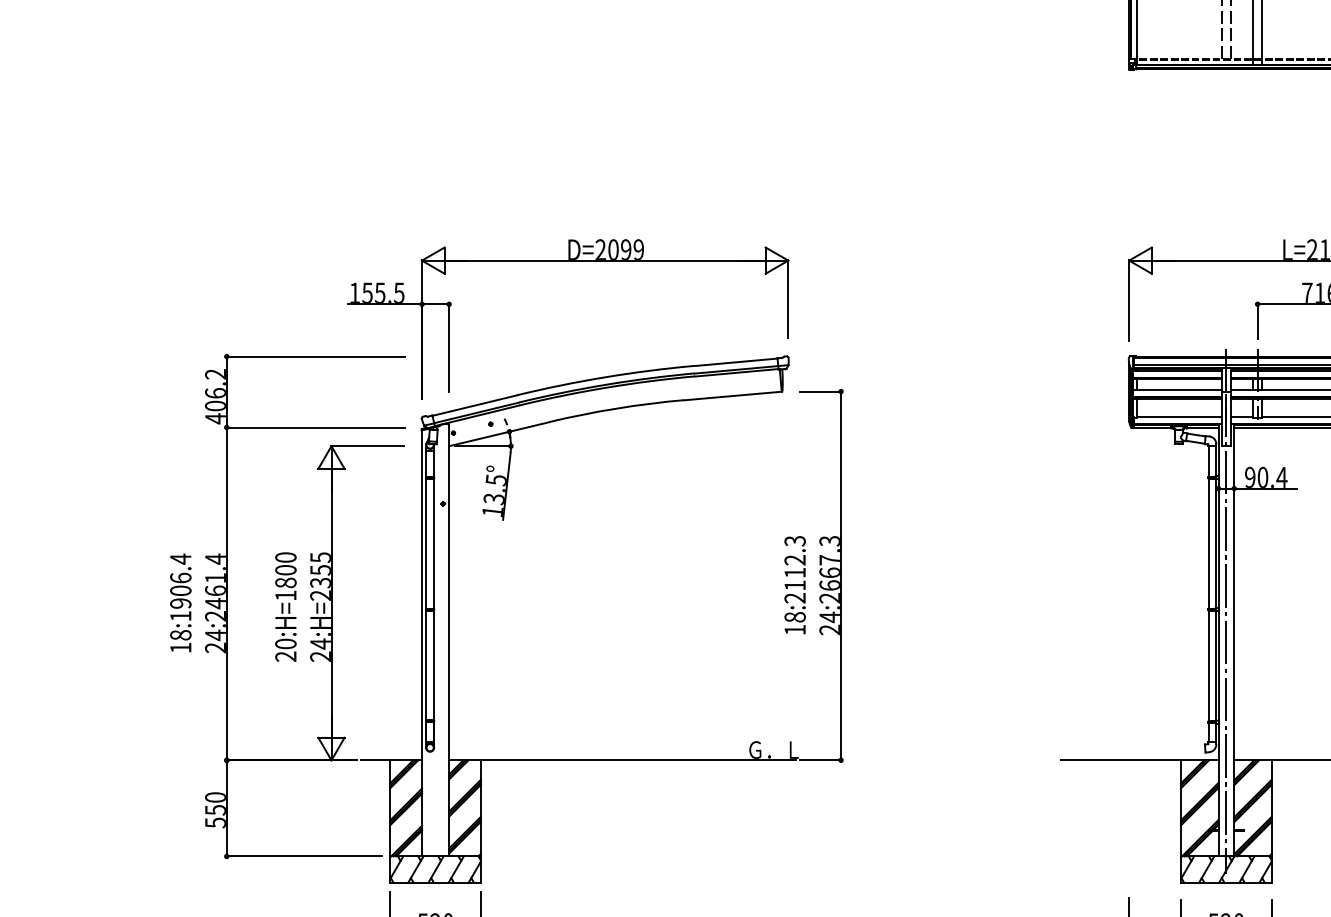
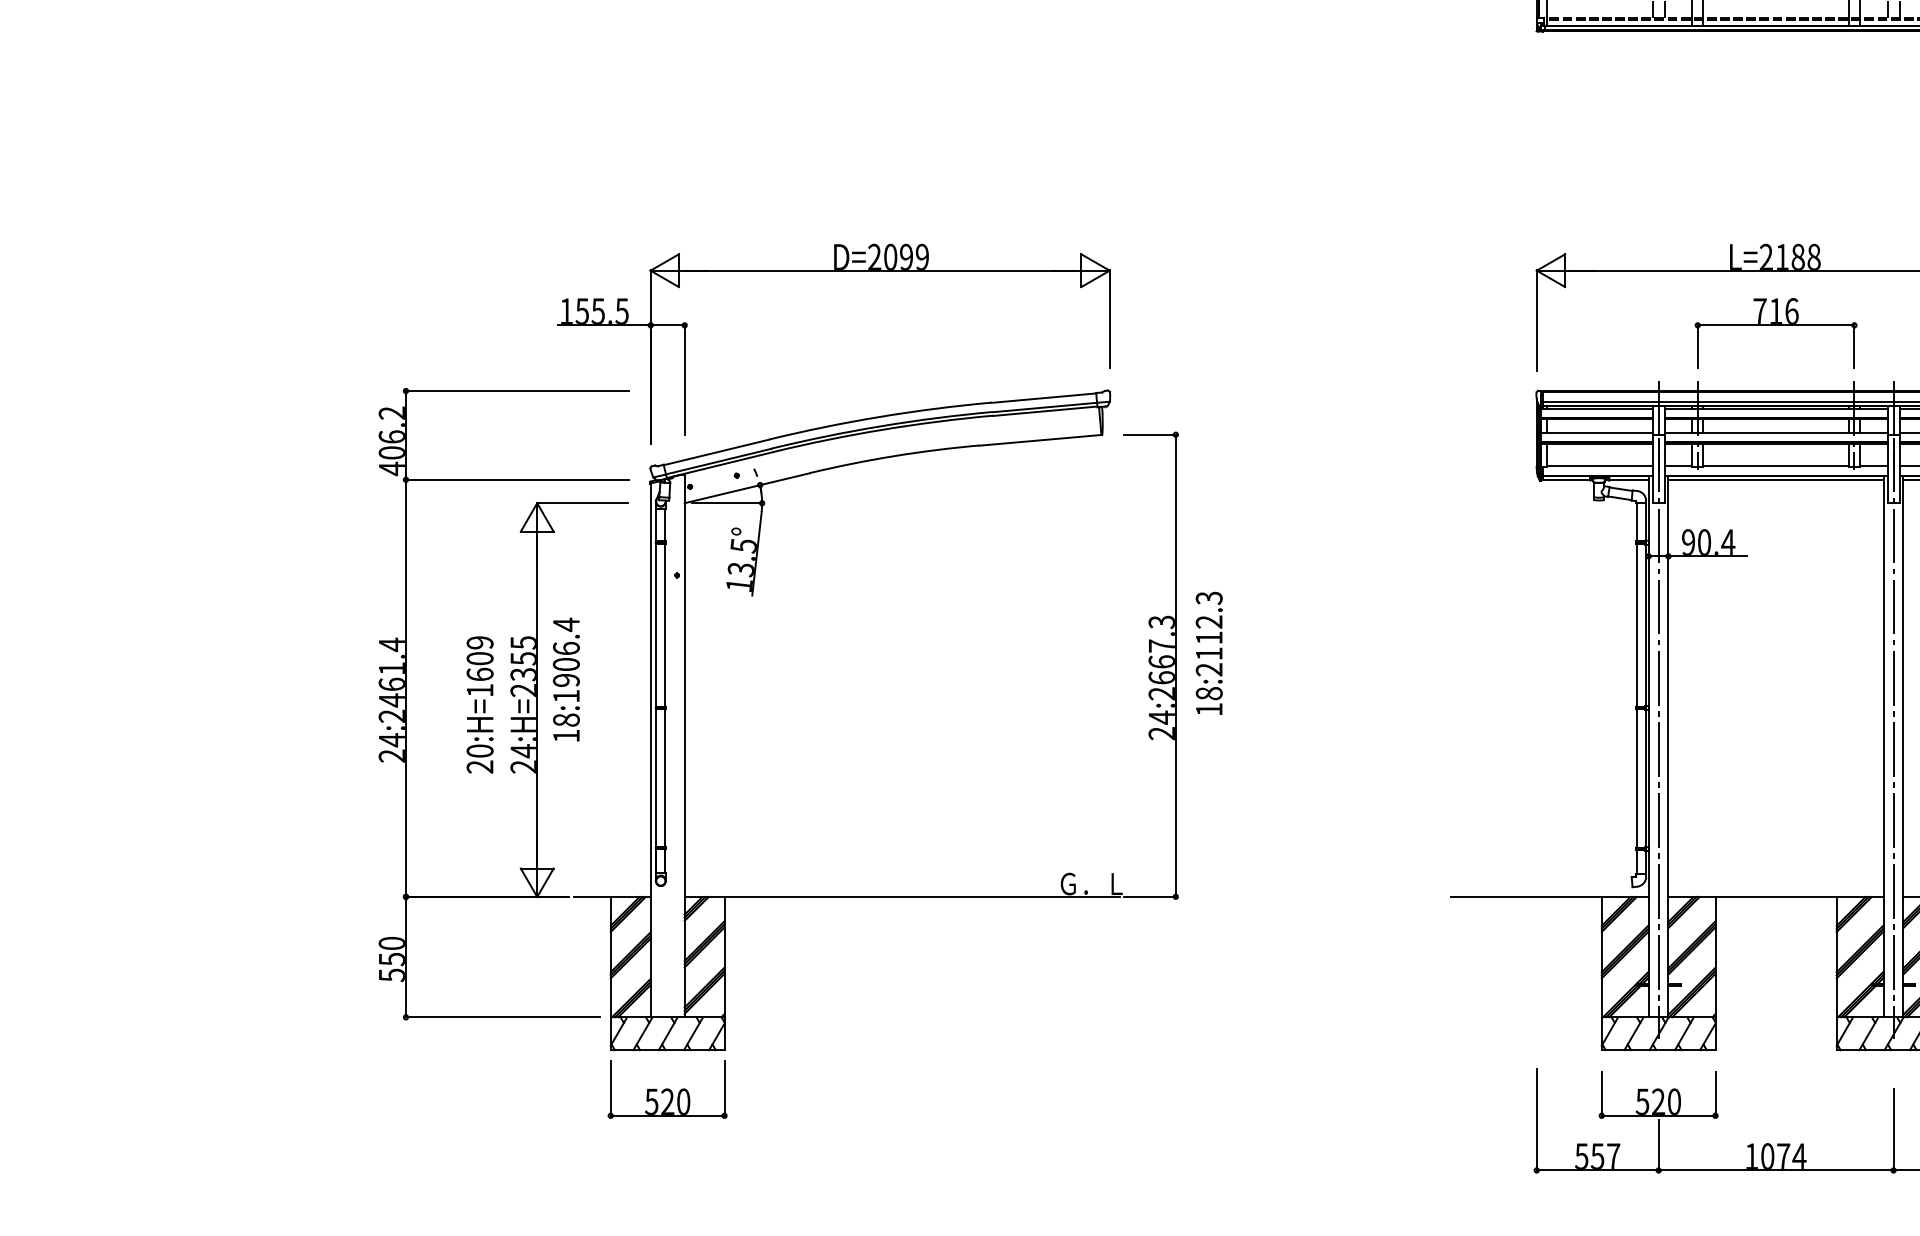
text: (285, 570) -> (479, 658), 20:H=1800 -> 20:H=1609
text: (794, 584) -> (1208, 652), moved
text: (180, 602) -> (565, 679), moved

